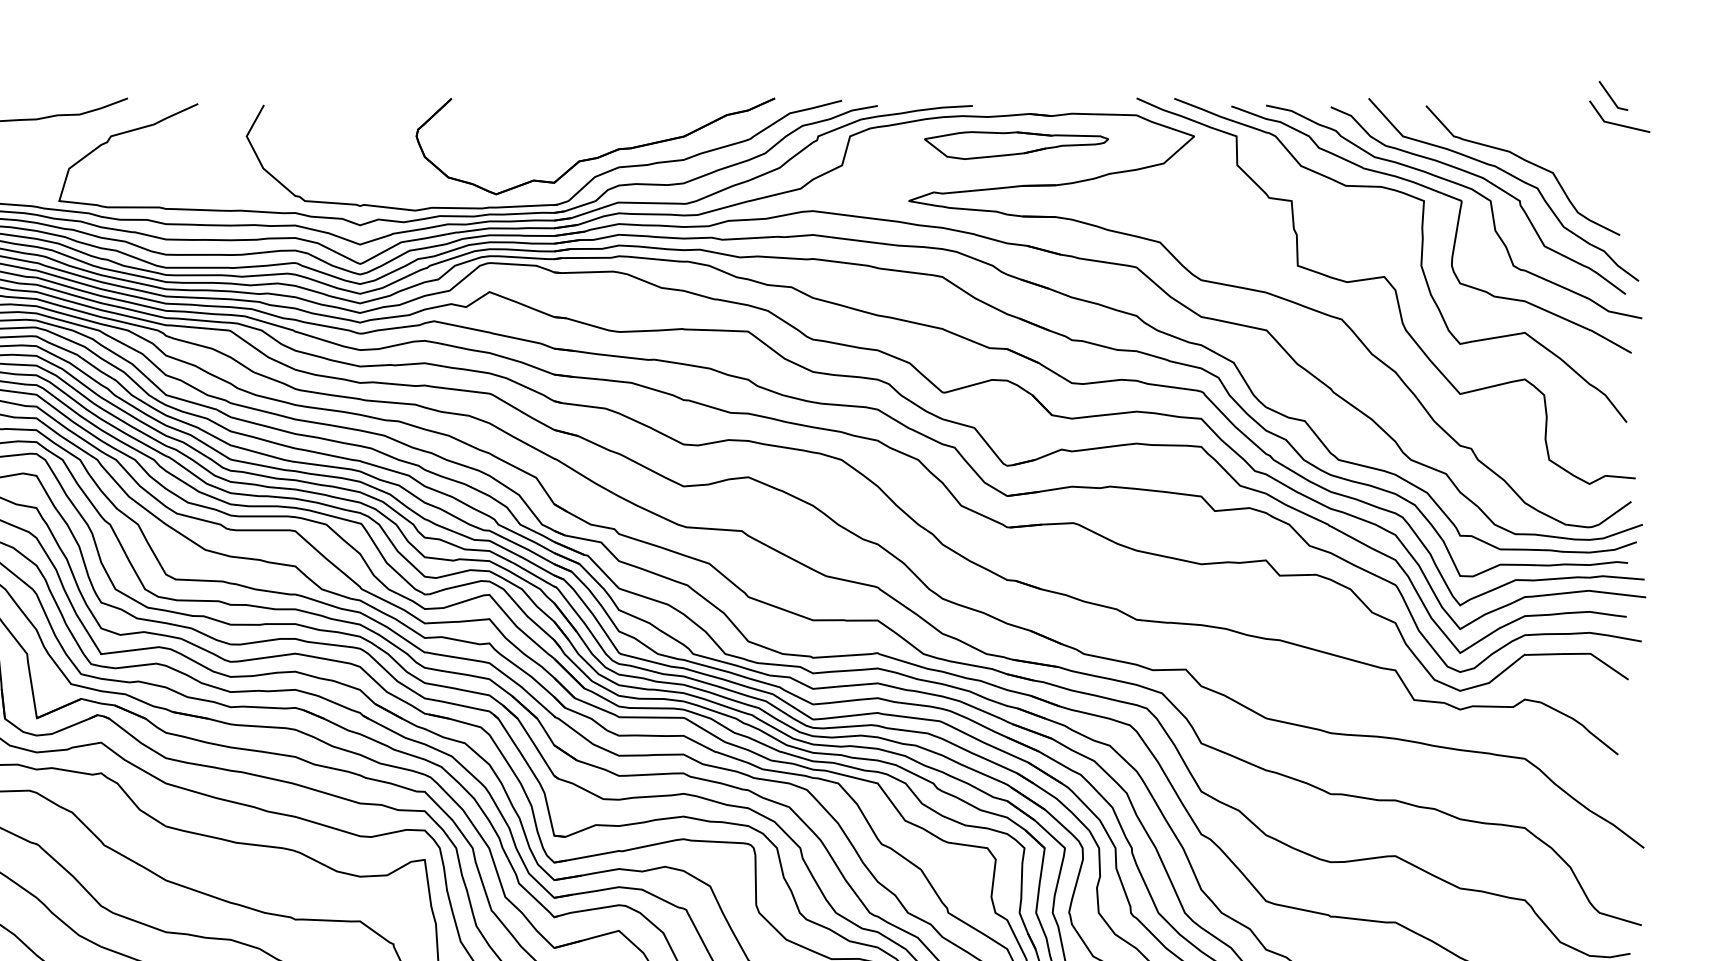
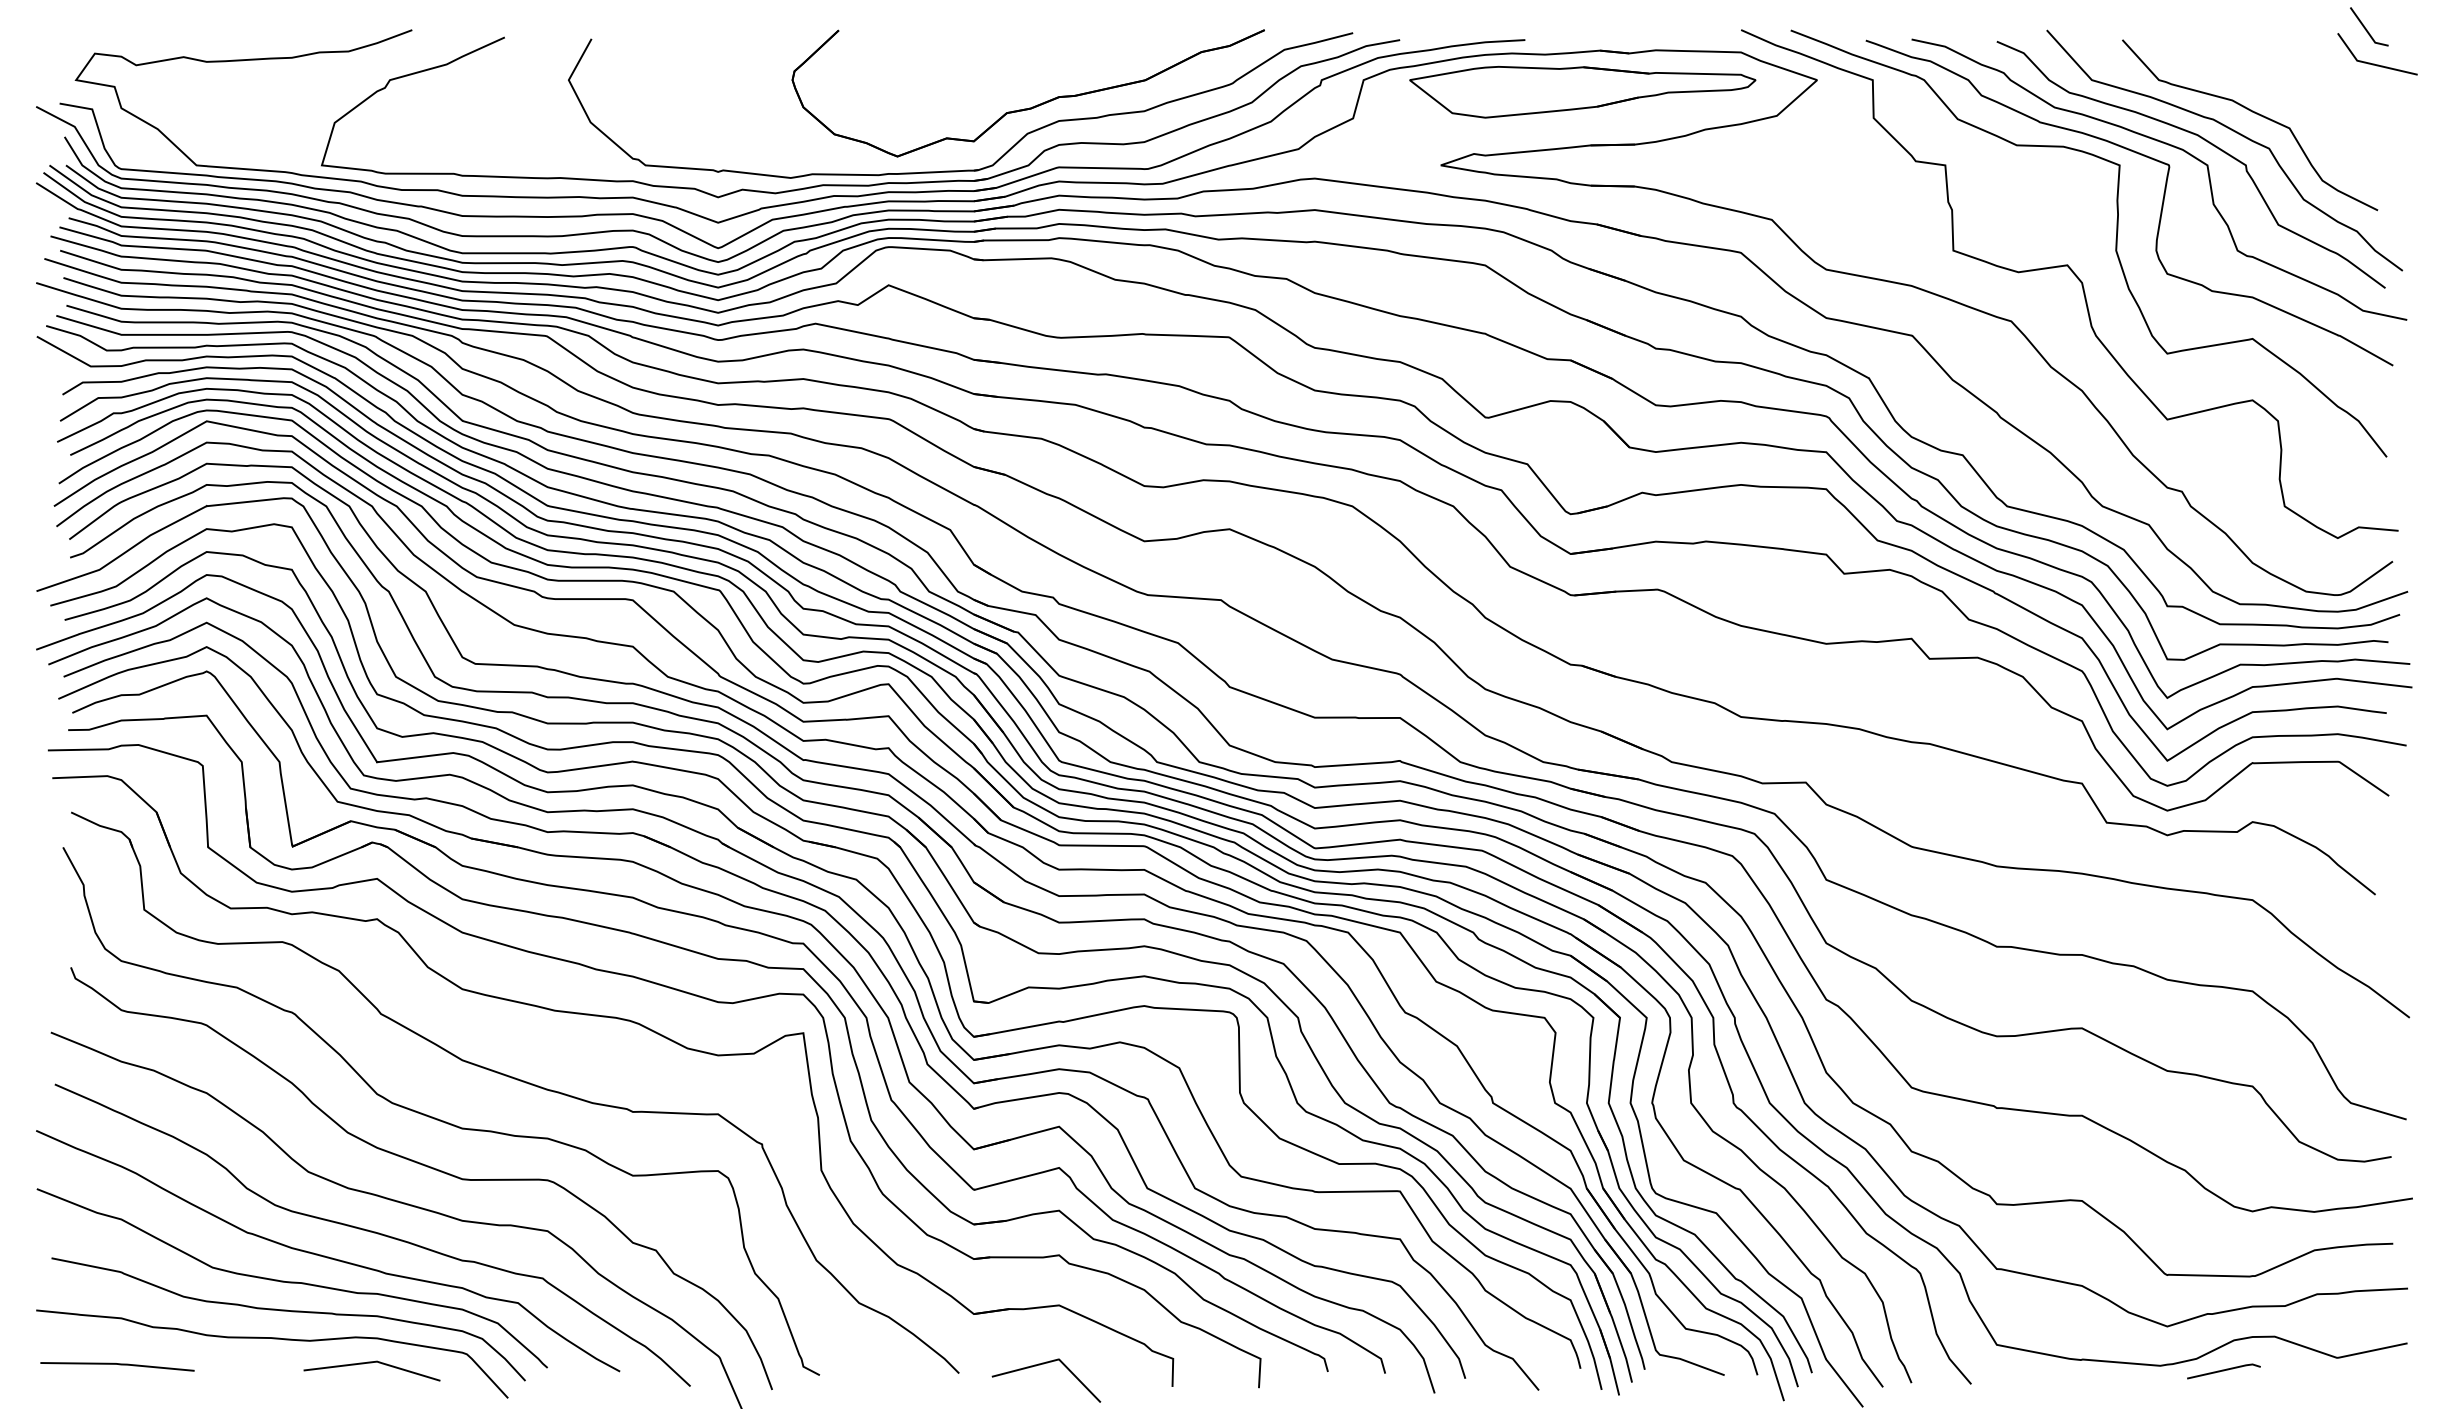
part: (1016, 145) -> (1582, 92), size x1.43

